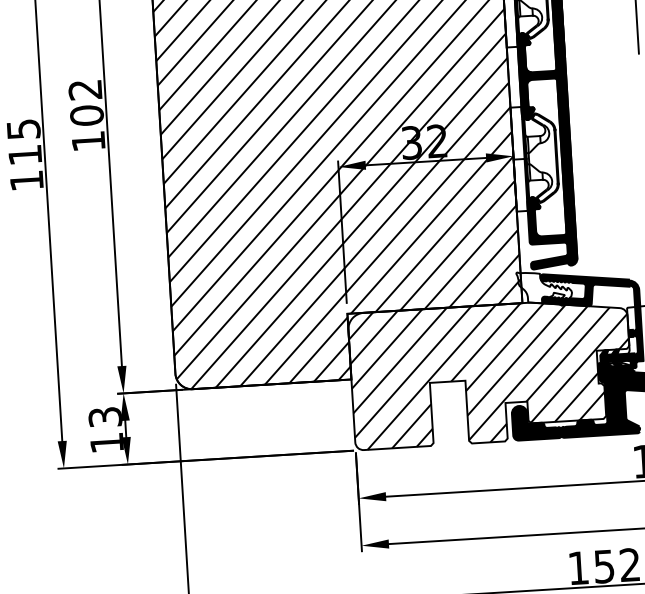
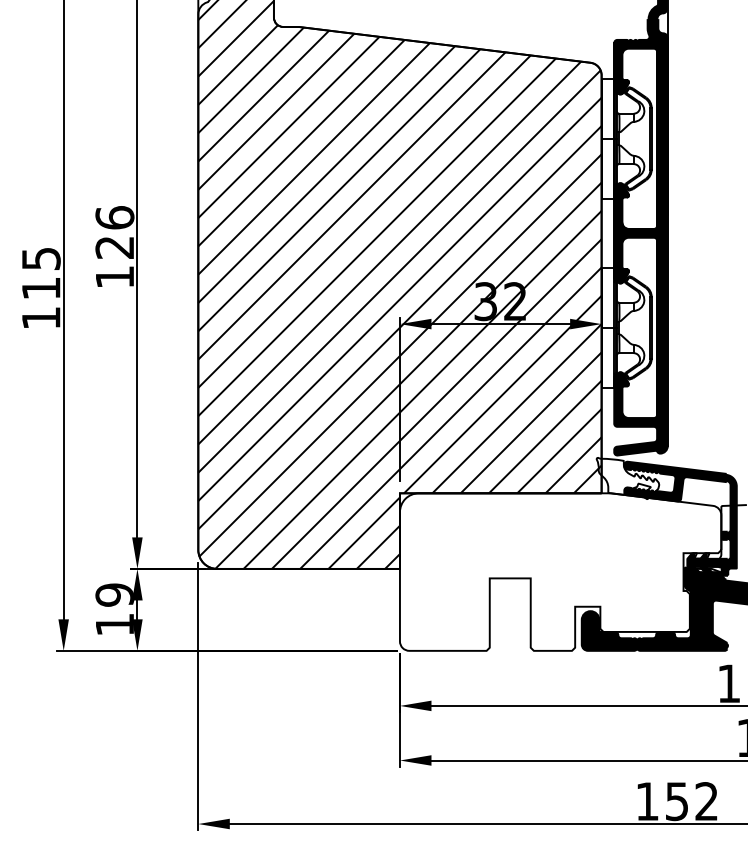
text: (85, 102) -> (114, 232), 102 -> 126
hatch: (490, 373) -> (560, 571), removed
text: (105, 416) -> (114, 594), 13 -> 19

